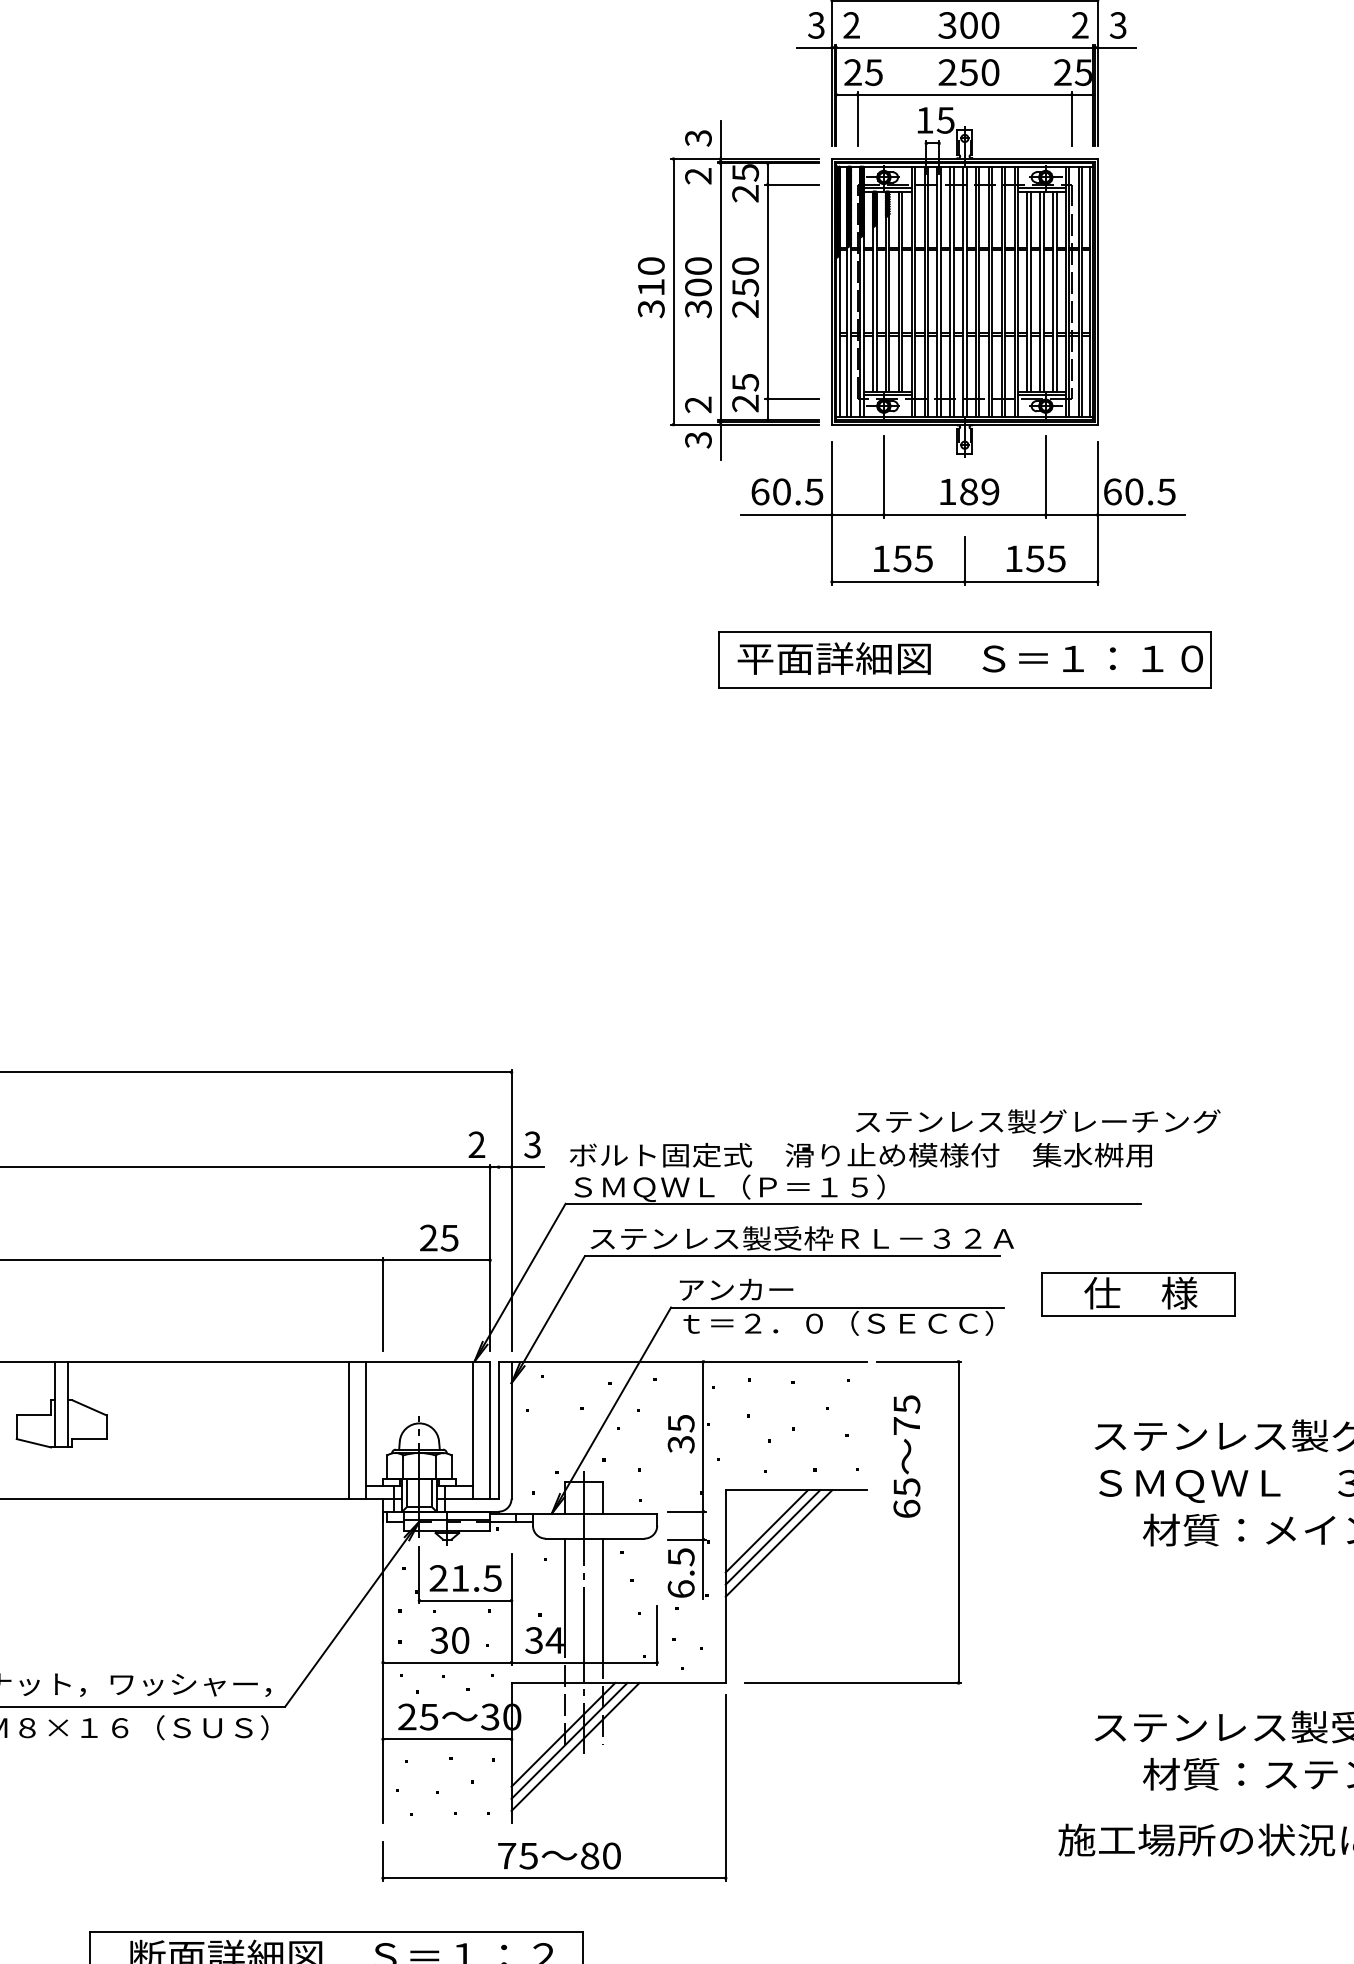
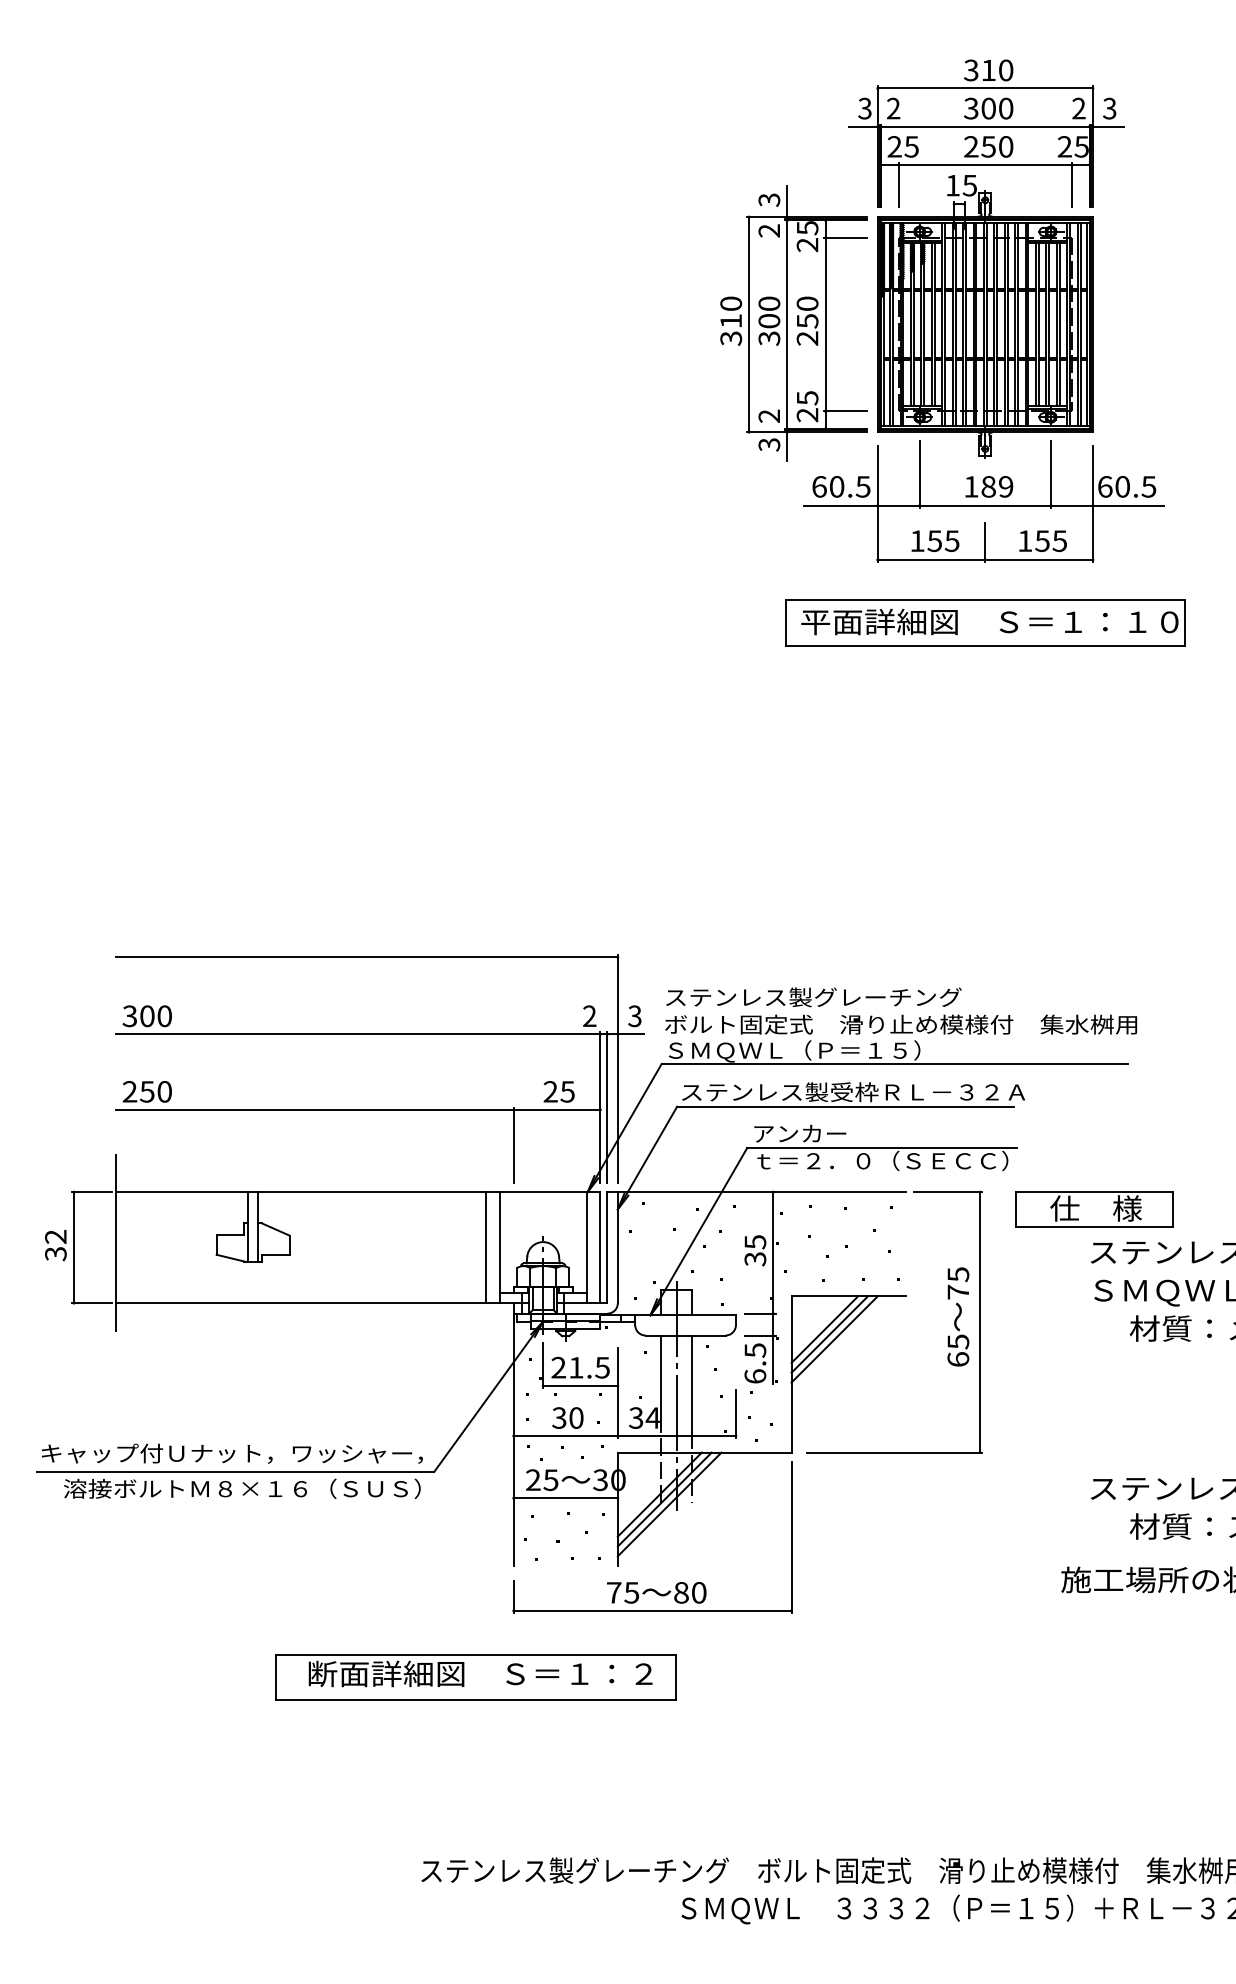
text: (1037, 1121) -> (813, 997), moved
line: (498, 1257) -> (607, 1107), added
part: (1138, 1294) -> (1094, 1209), moved
text: (907, 1455) -> (958, 1316), moved

